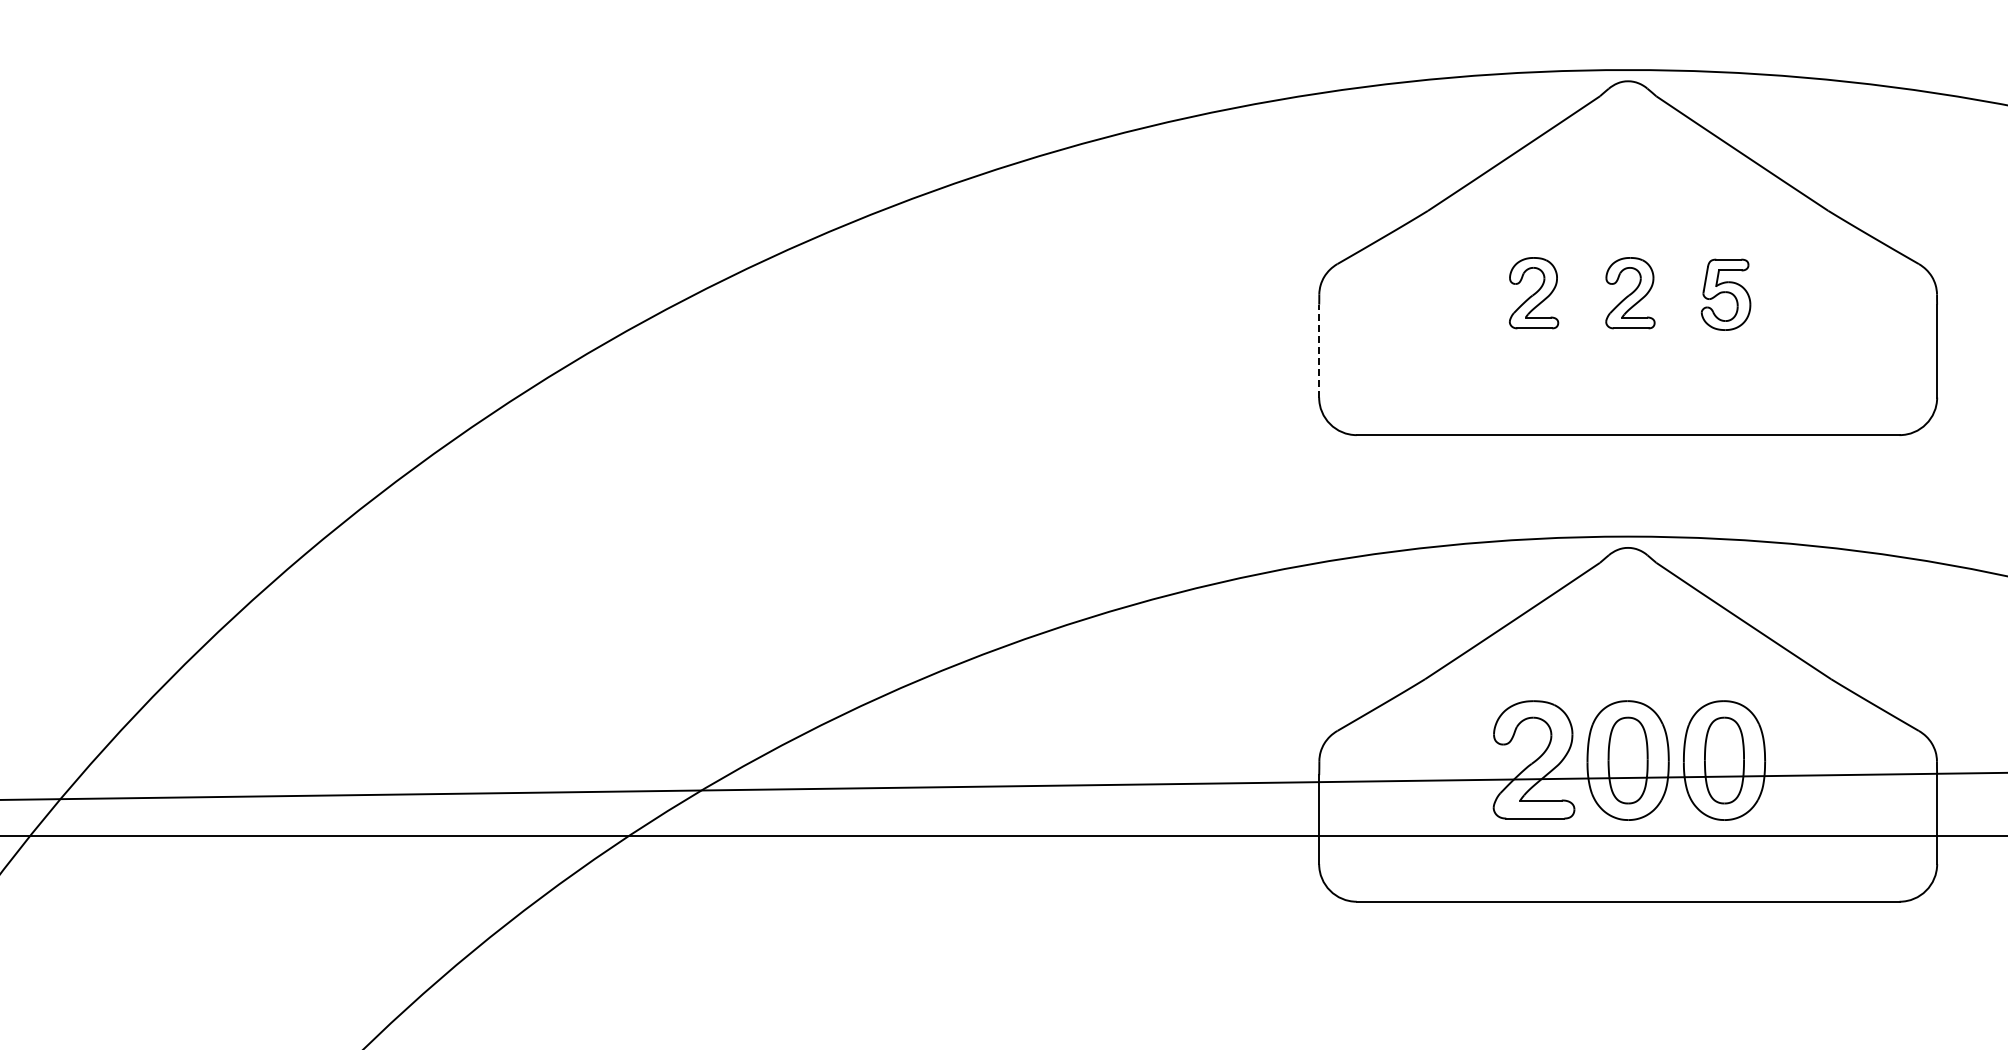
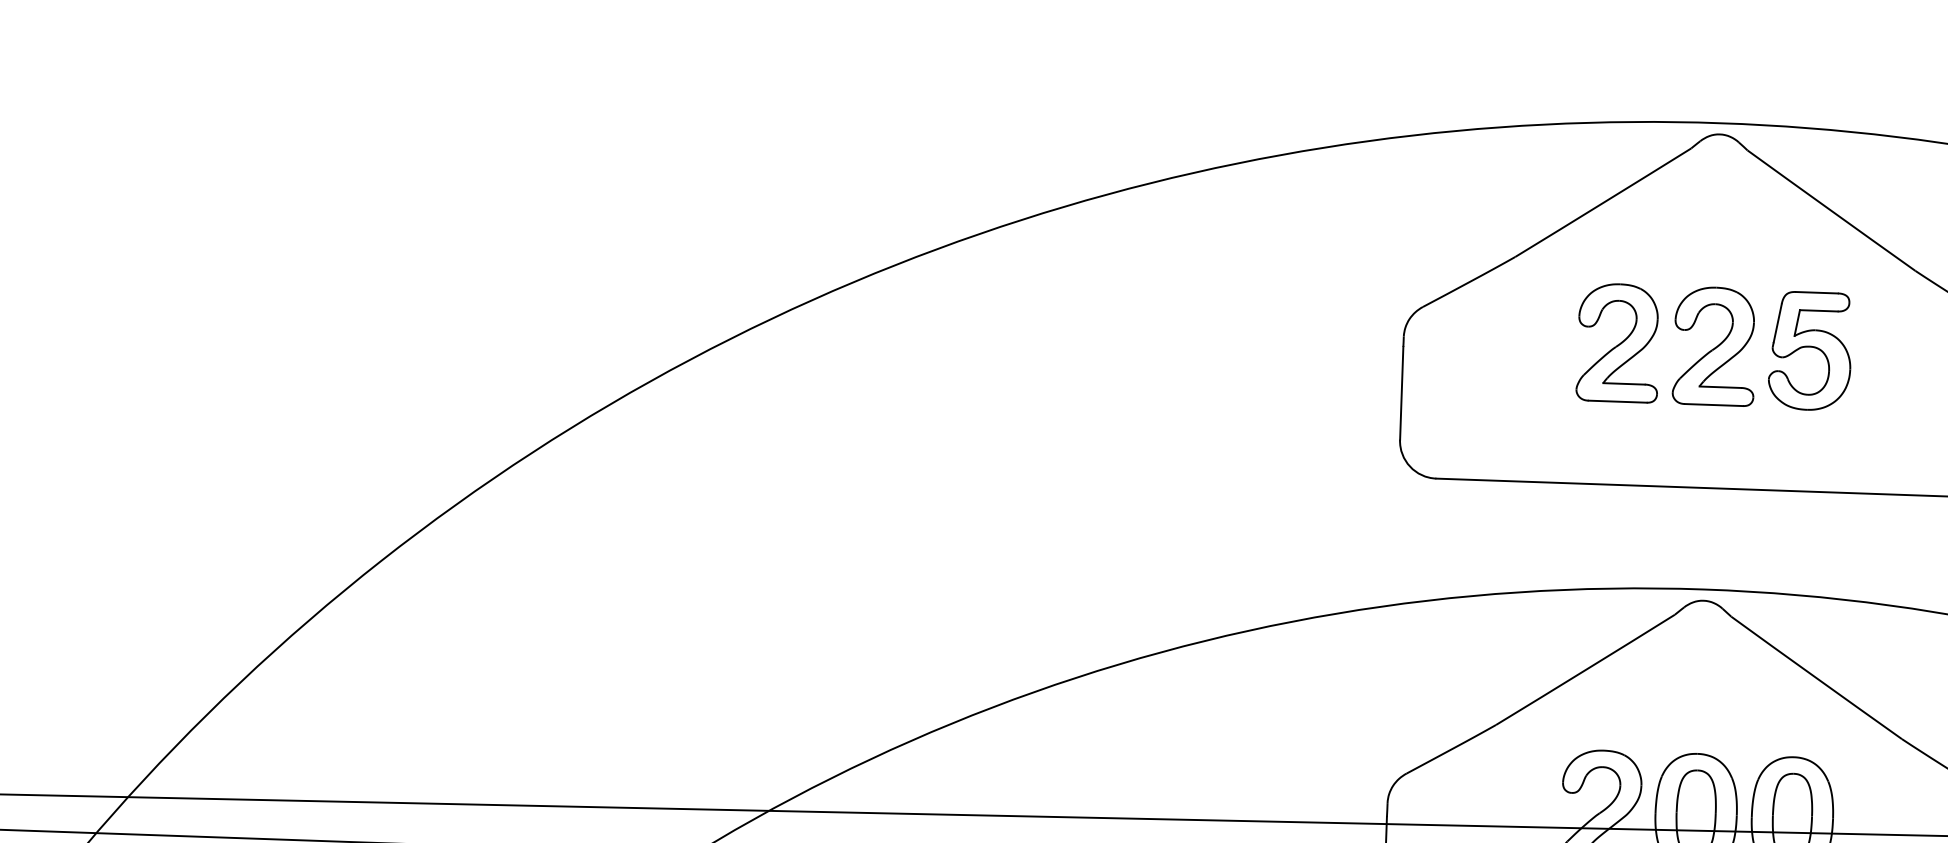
part: (1533, 292) -> (1617, 342), size x1.67
part: (1630, 292) -> (1714, 345), size x1.67
part: (1725, 294) -> (1809, 350), size x1.67
line: (1319, 350) -> (1402, 392), dashed -> solid

